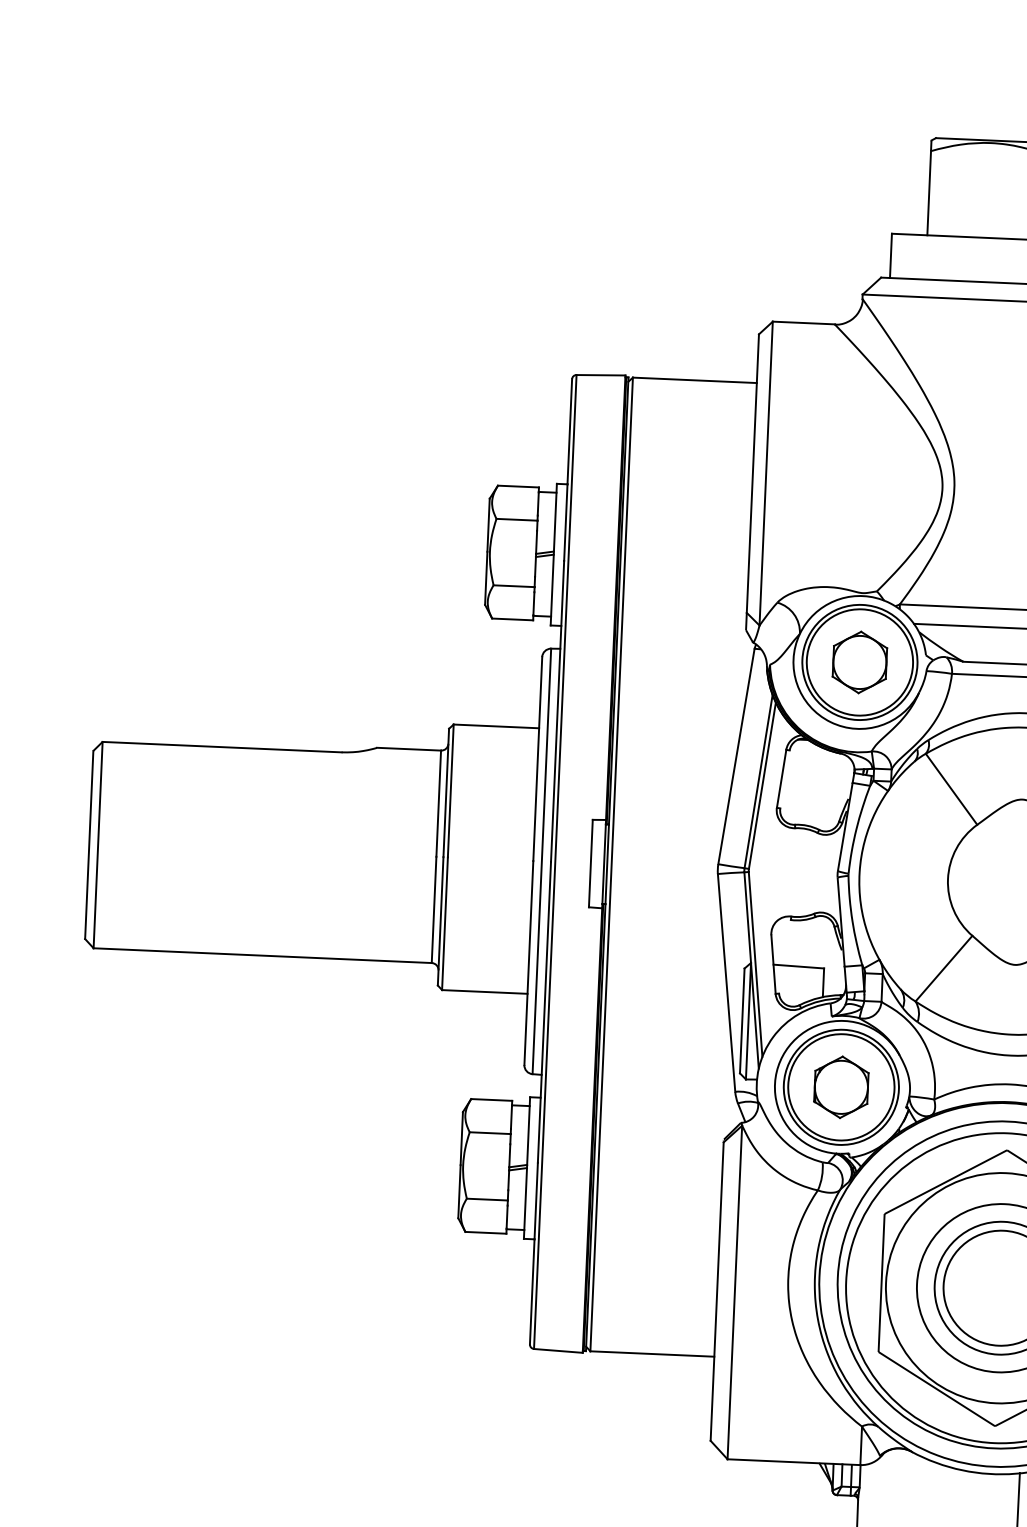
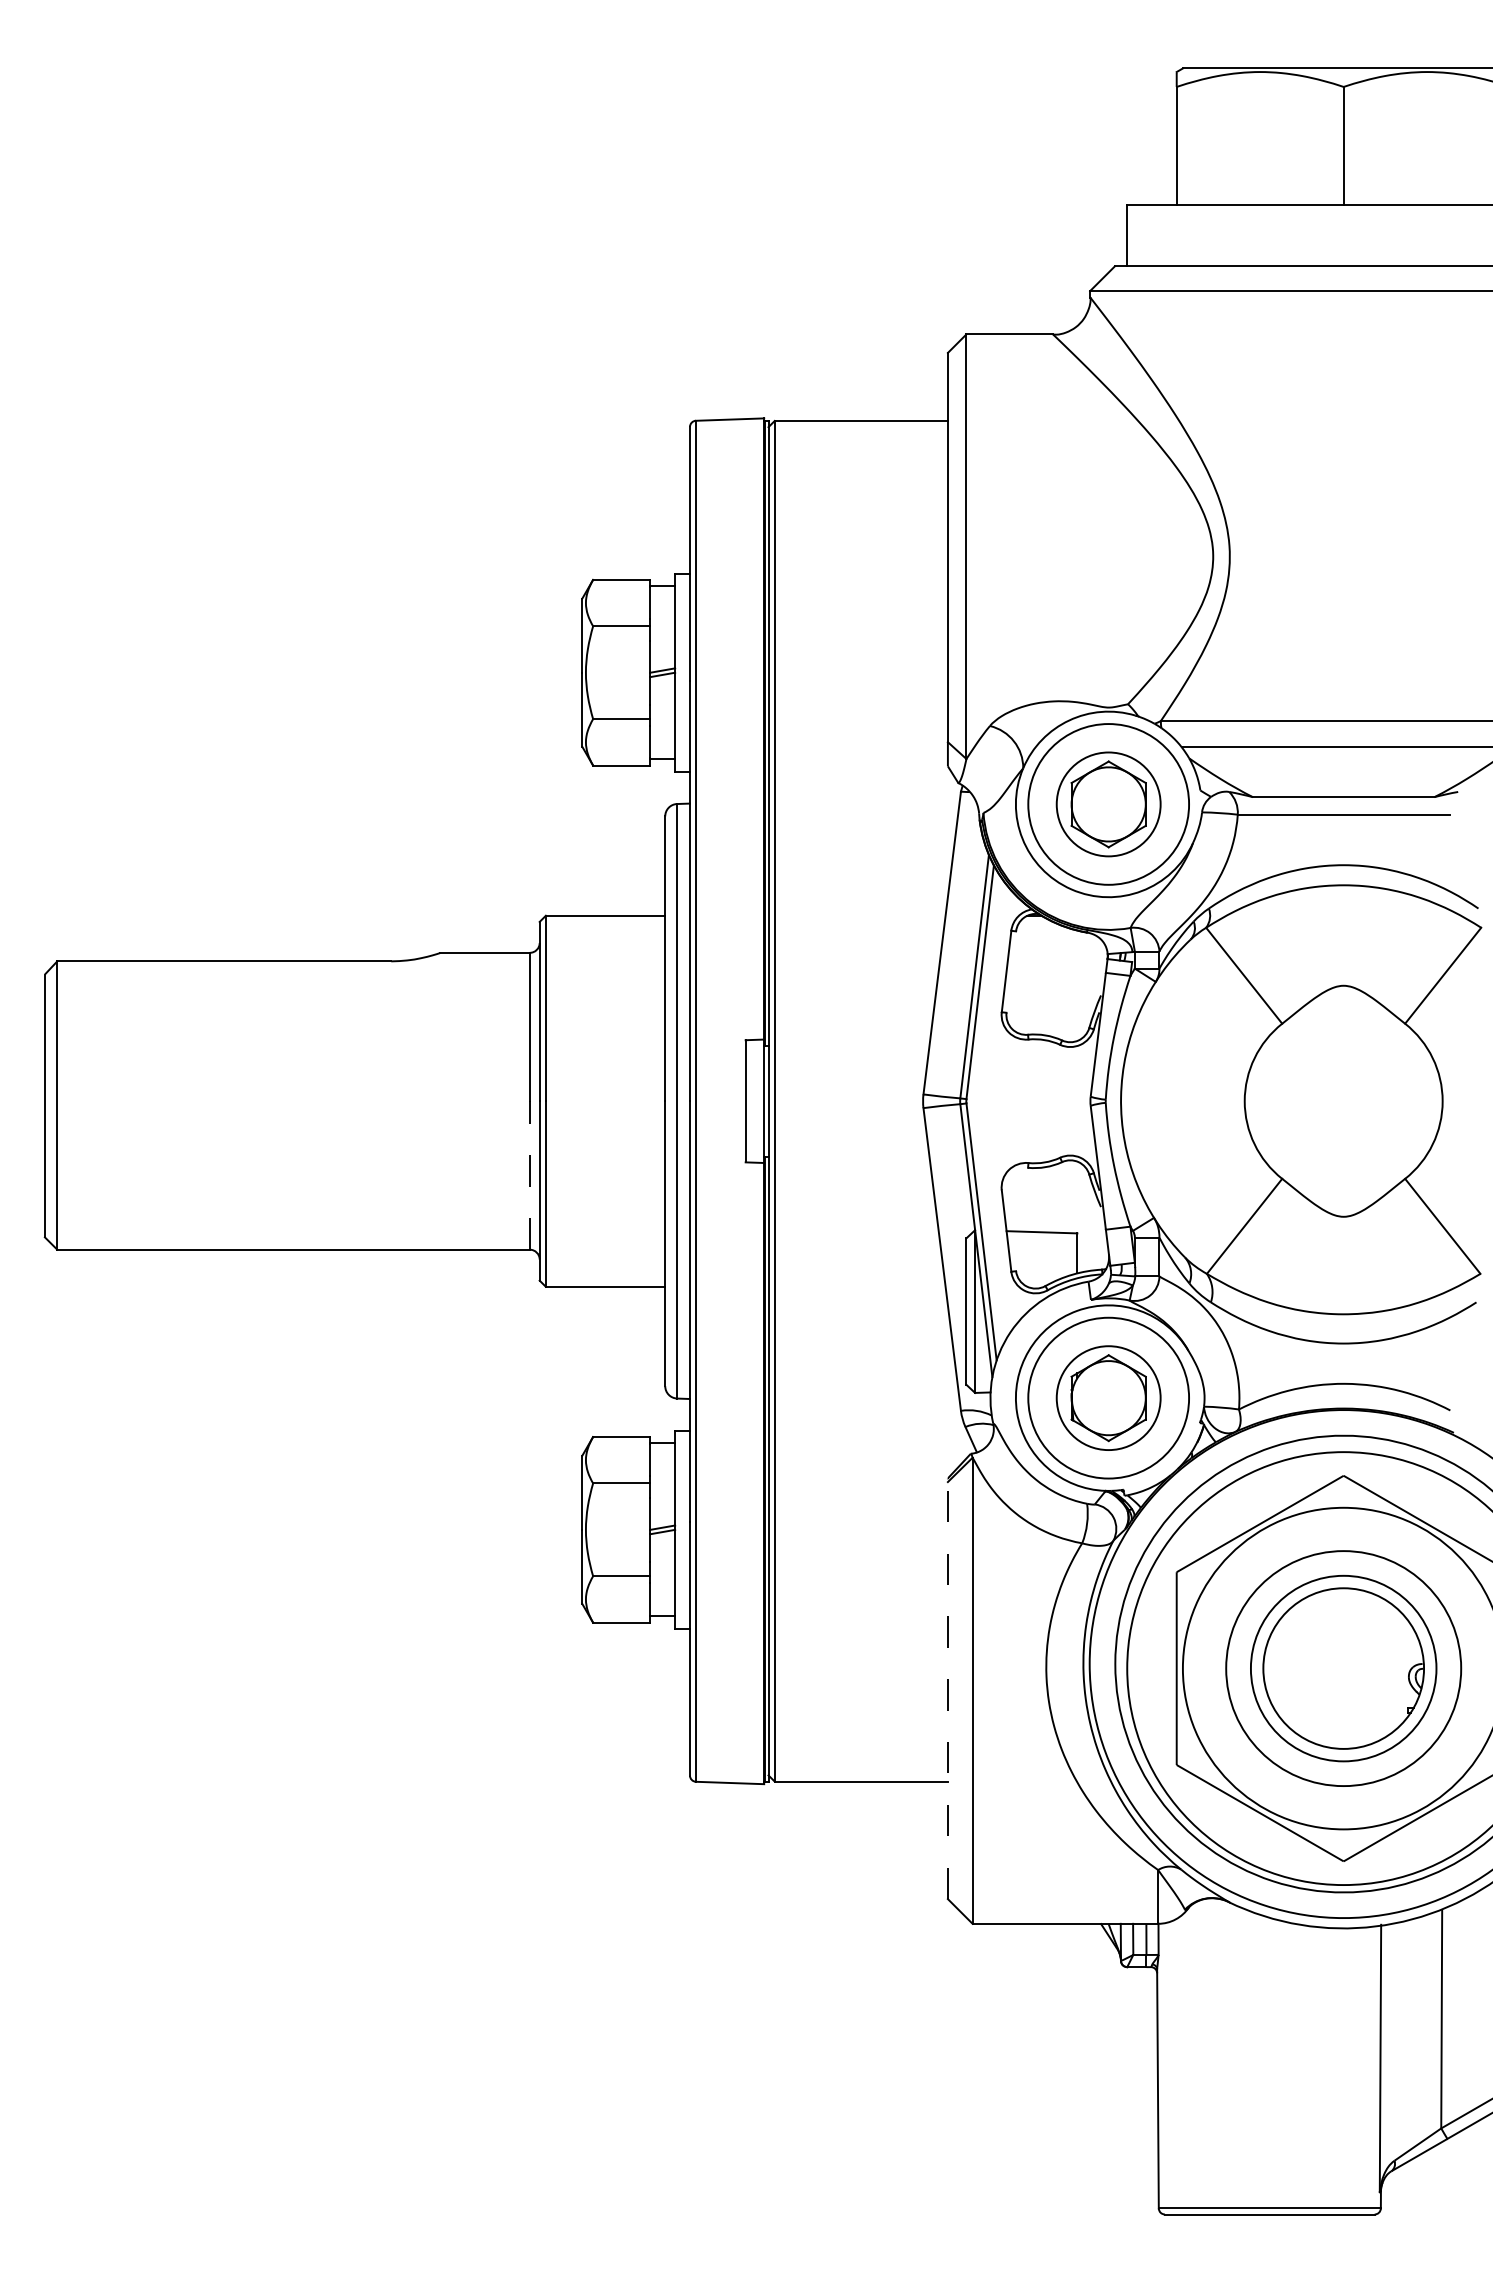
circle: (859, 662) -> (1108, 804), size x0.7
line: (433, 909) -> (529, 1175), solid -> dashed
circle: (841, 1086) -> (1108, 1397), size x0.7
line: (716, 1291) -> (947, 1690), solid -> dashed

